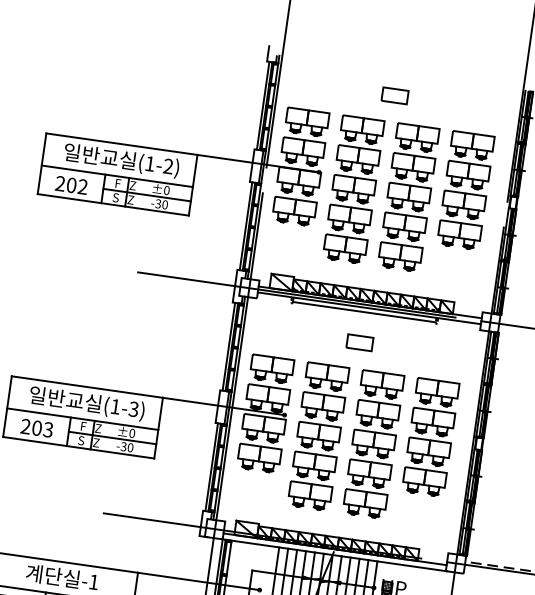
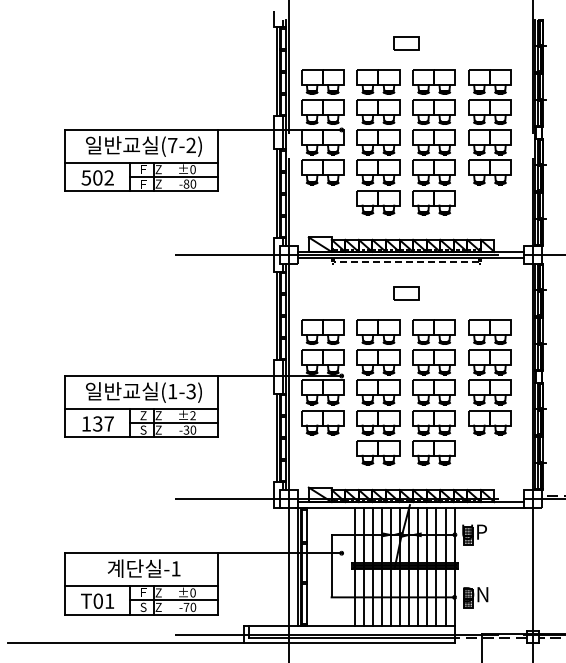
text: (149, 163) -> (172, 145), (1-2) -> (7-2)
text: (60, 183) -> (86, 177), 202 -> 502
text: (115, 197) -> (143, 183), S -> F
text: (158, 203) -> (186, 183), -30 -> -80
line: (363, 312) -> (405, 262), solid -> dashed
text: (83, 426) -> (143, 415), F -> Z
text: (36, 427) -> (97, 423), 203 -> 137
text: (131, 433) -> (192, 415), ±0 -> ±2

